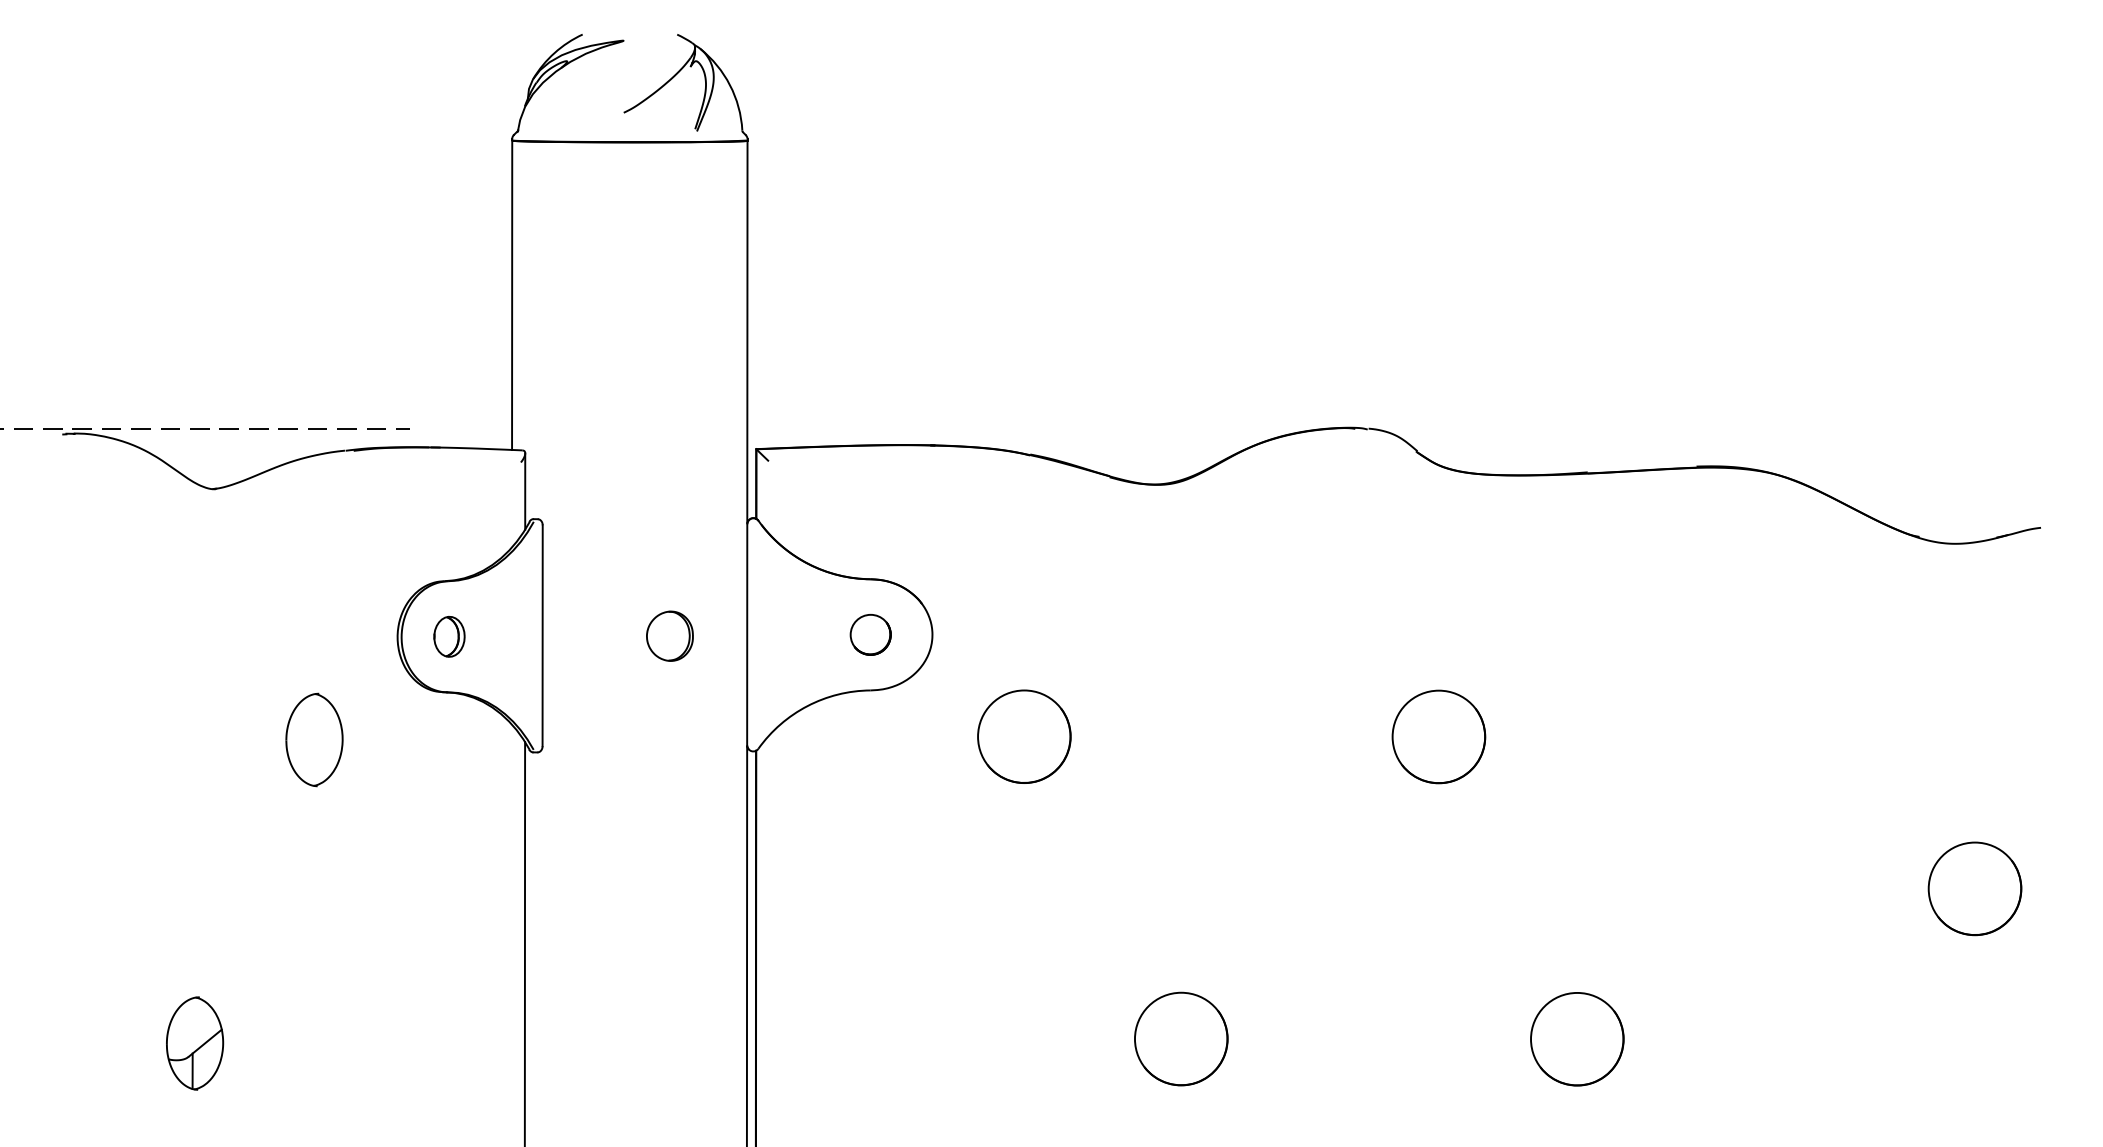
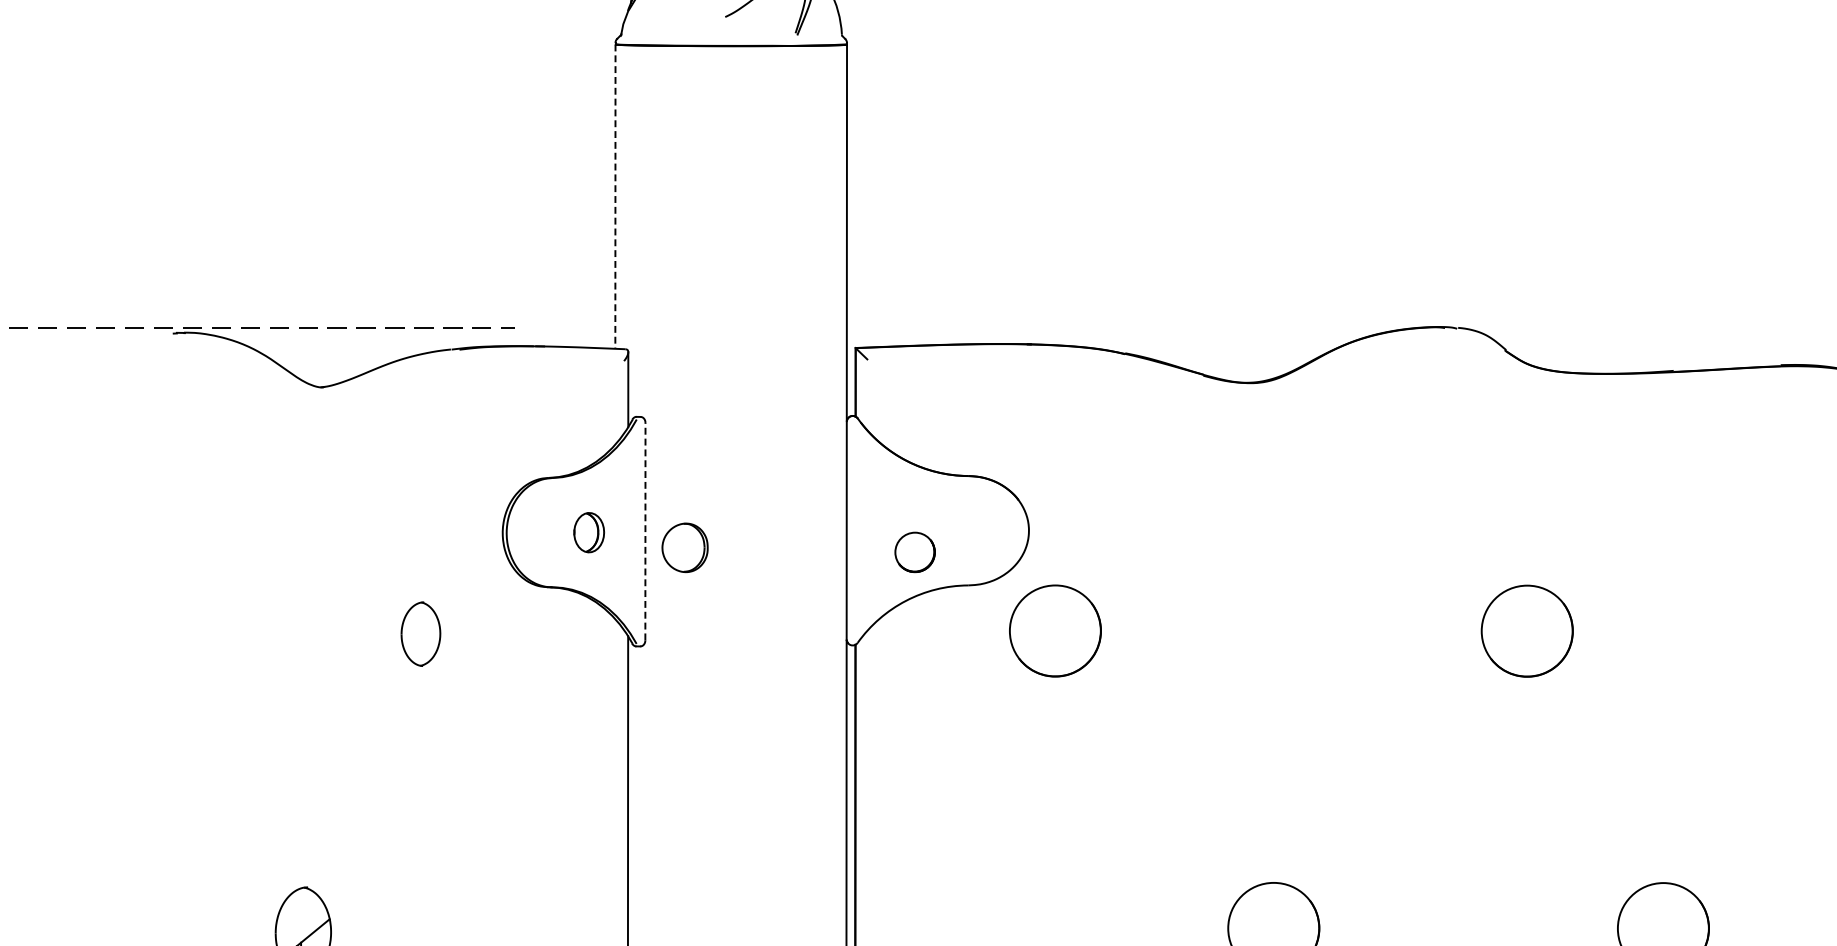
line: (512, 295) -> (615, 196), solid -> dashed
circle: (870, 634) -> (914, 552), moved
line: (542, 635) -> (645, 531), solid -> dashed
part: (669, 635) -> (684, 547), moved
part: (449, 636) -> (589, 532), moved
circle: (1024, 736) -> (1055, 630), moved
part: (314, 739) -> (420, 633), size x0.7

